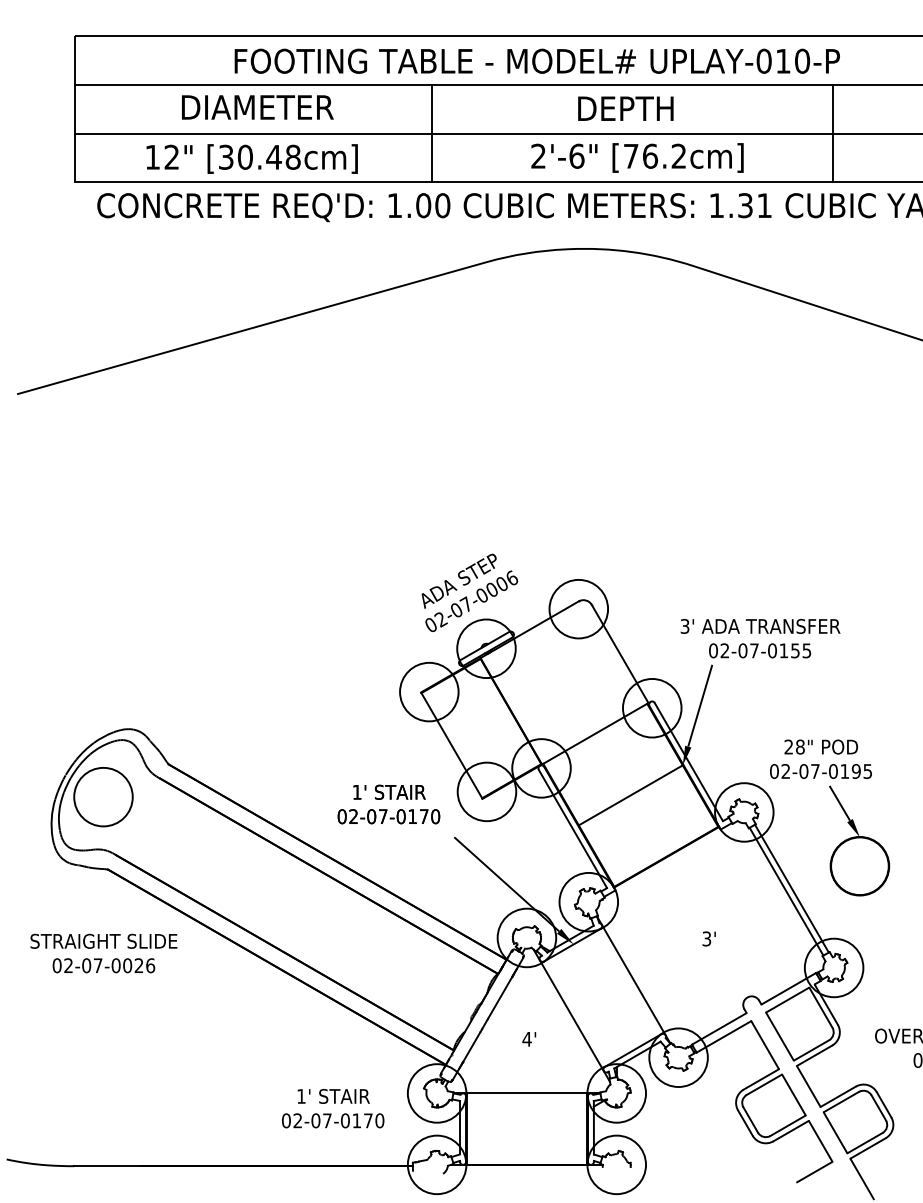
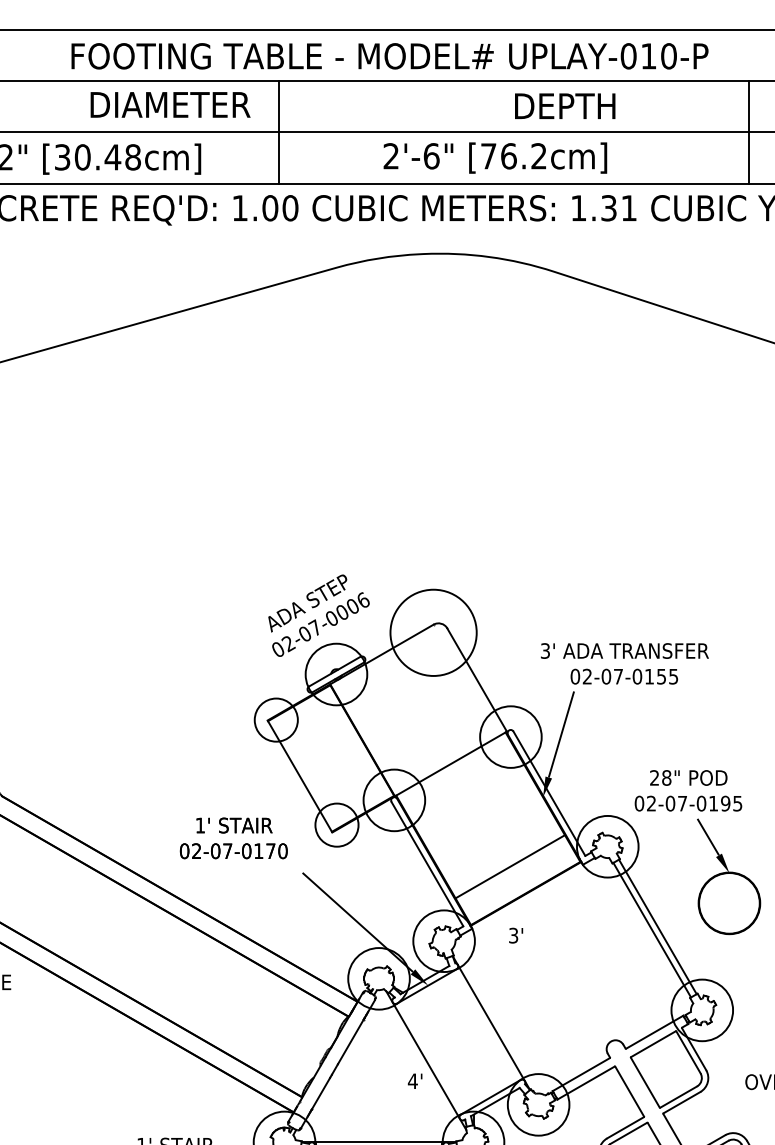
text: (257, 107) -> (170, 104), moved
text: (625, 108) -> (564, 105), moved
line: (833, 133) -> (748, 132), moved
circle: (578, 608) -> (433, 632), size x1.4
circle: (429, 691) -> (276, 719), size x0.7
circle: (486, 791) -> (336, 824), size x0.7
line: (630, 795) -> (510, 866), moved
text: (708, 938) -> (515, 935), moved
text: (529, 1039) -> (415, 1081), moved

